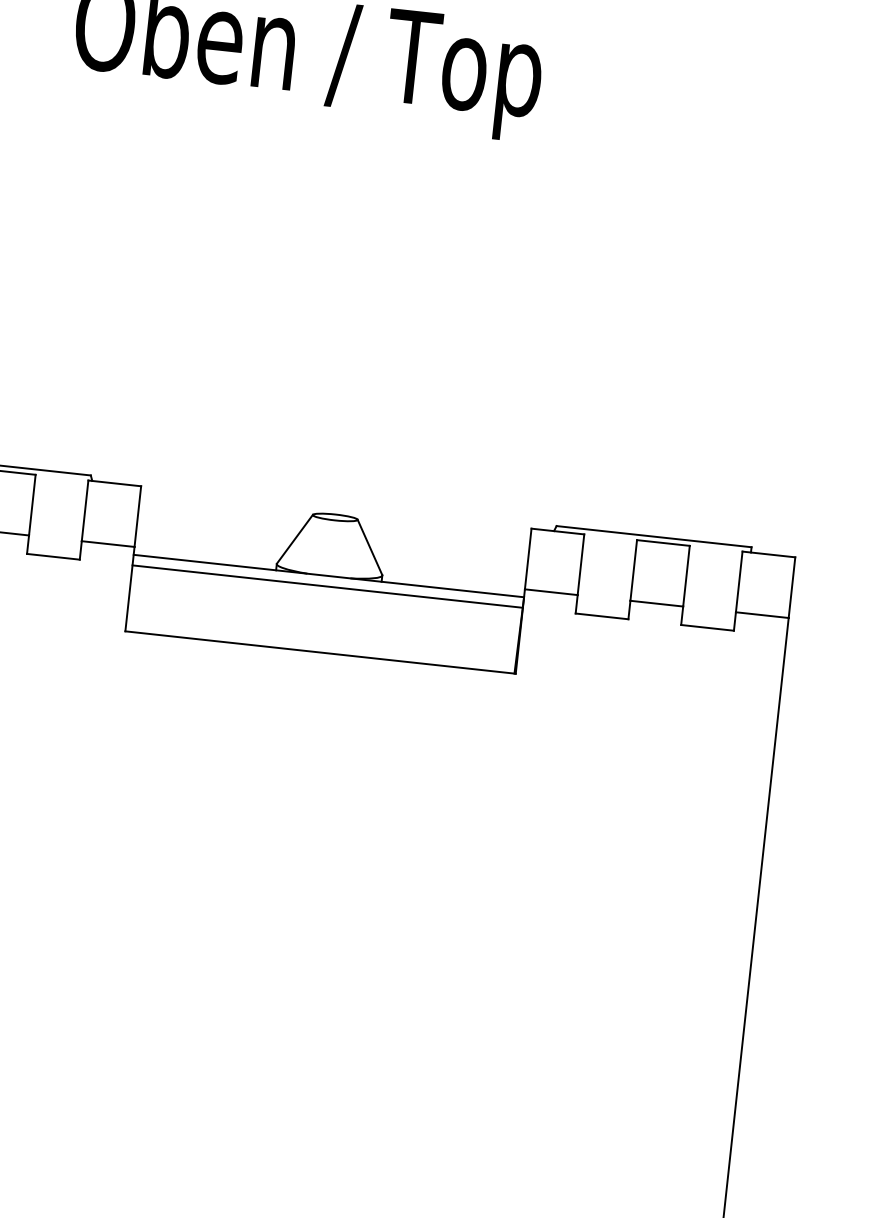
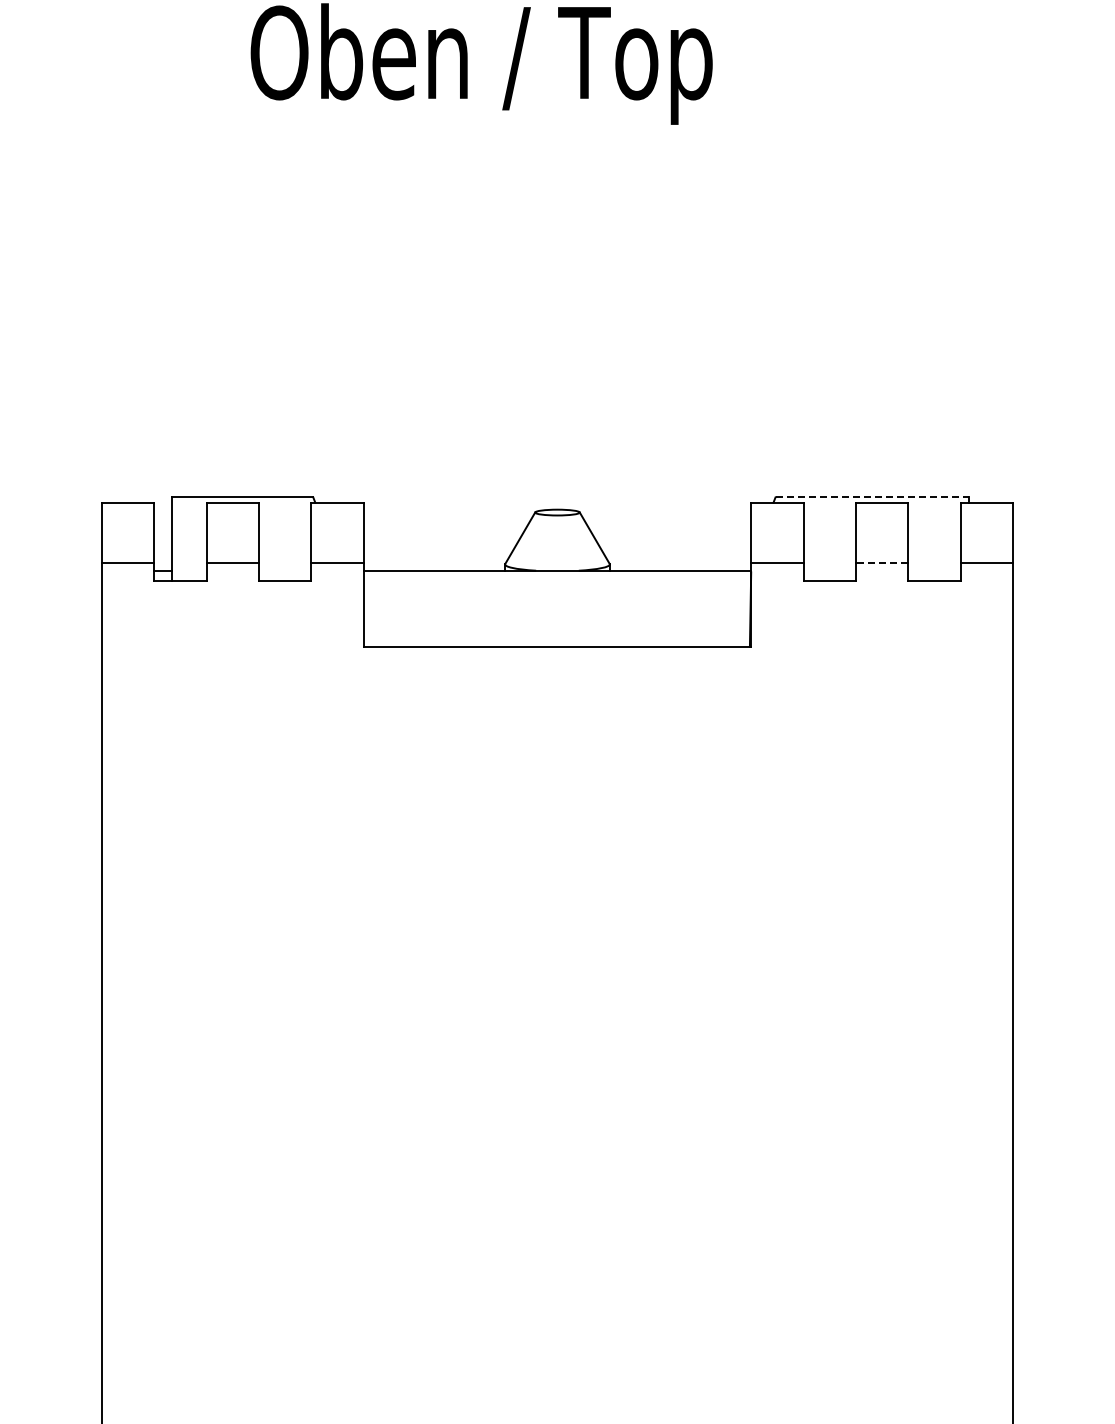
line: (654, 536) -> (872, 497), solid -> dashed
line: (327, 586) -> (557, 581), removed
line: (656, 603) -> (881, 562), solid -> dashed

